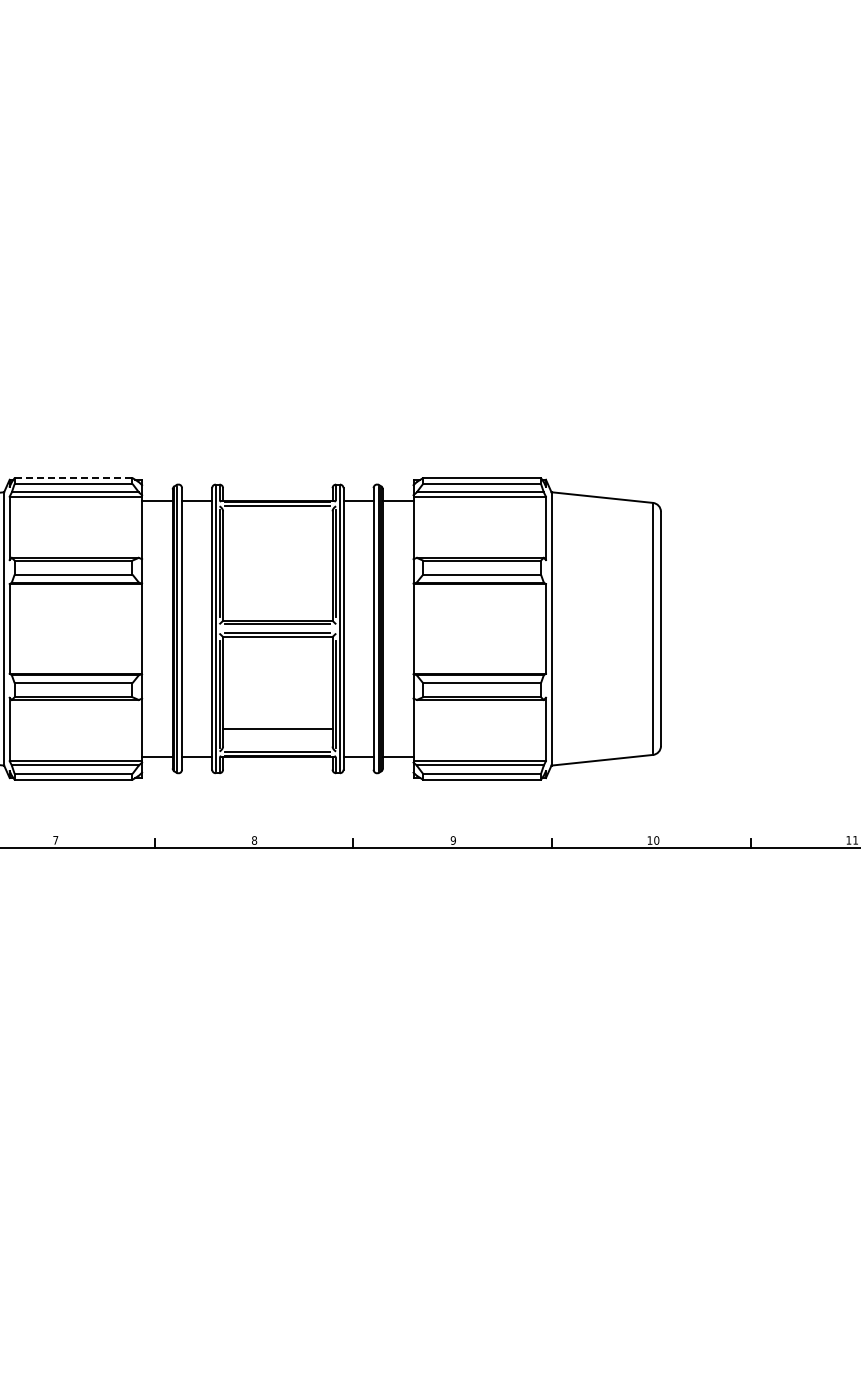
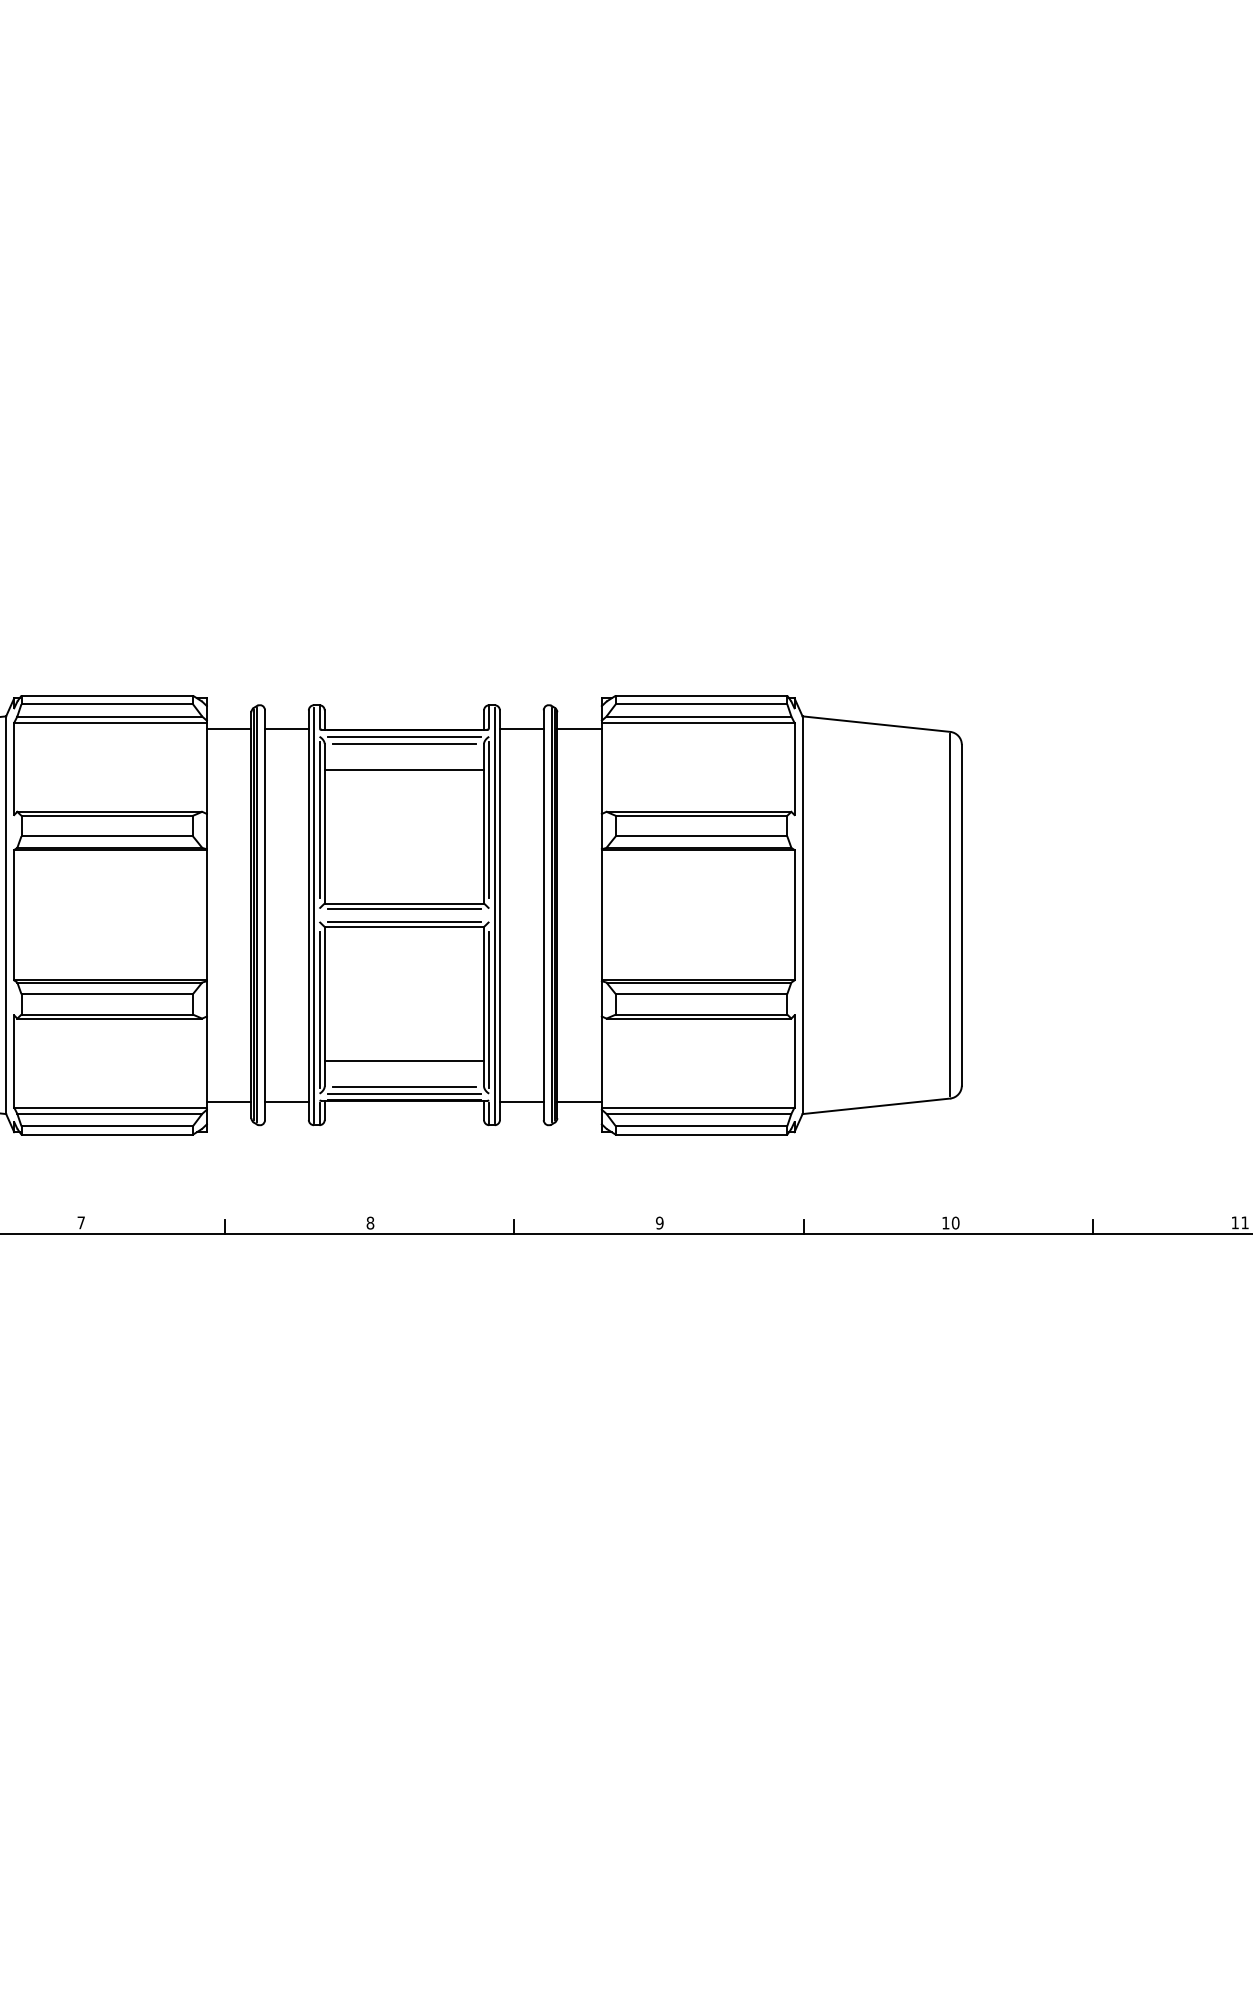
line: (73, 478) -> (107, 696), dashed -> solid
line: (277, 511) -> (403, 744), added
line: (277, 529) -> (403, 770), added
line: (277, 746) -> (403, 1086), added

